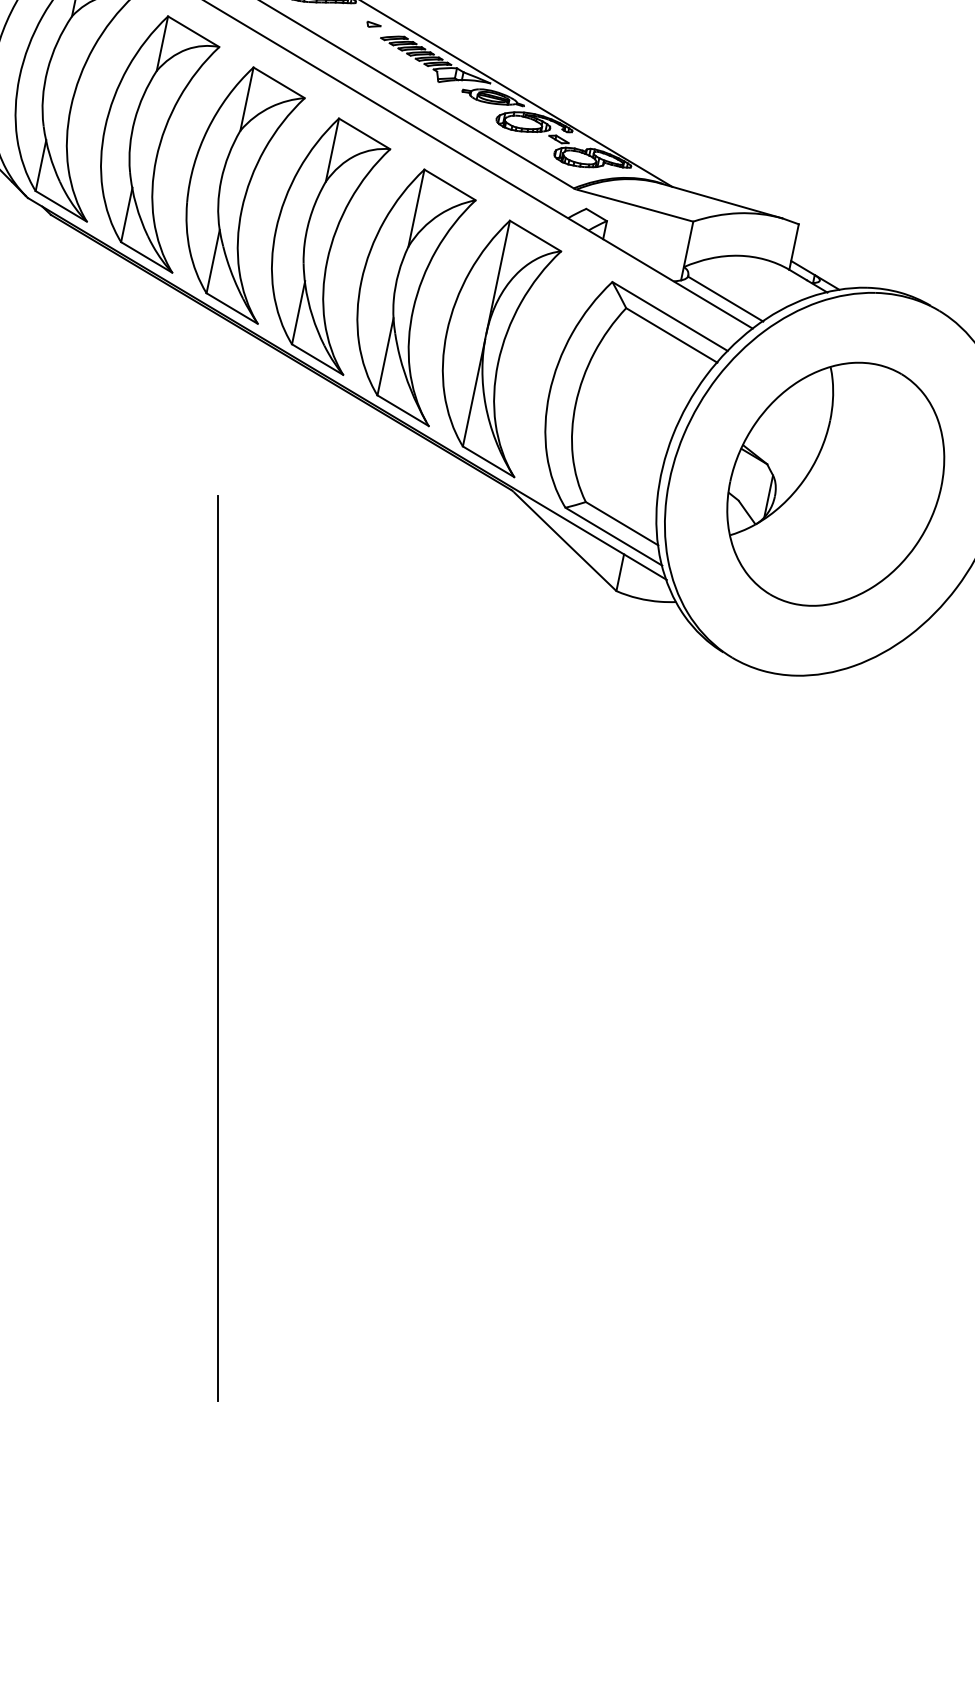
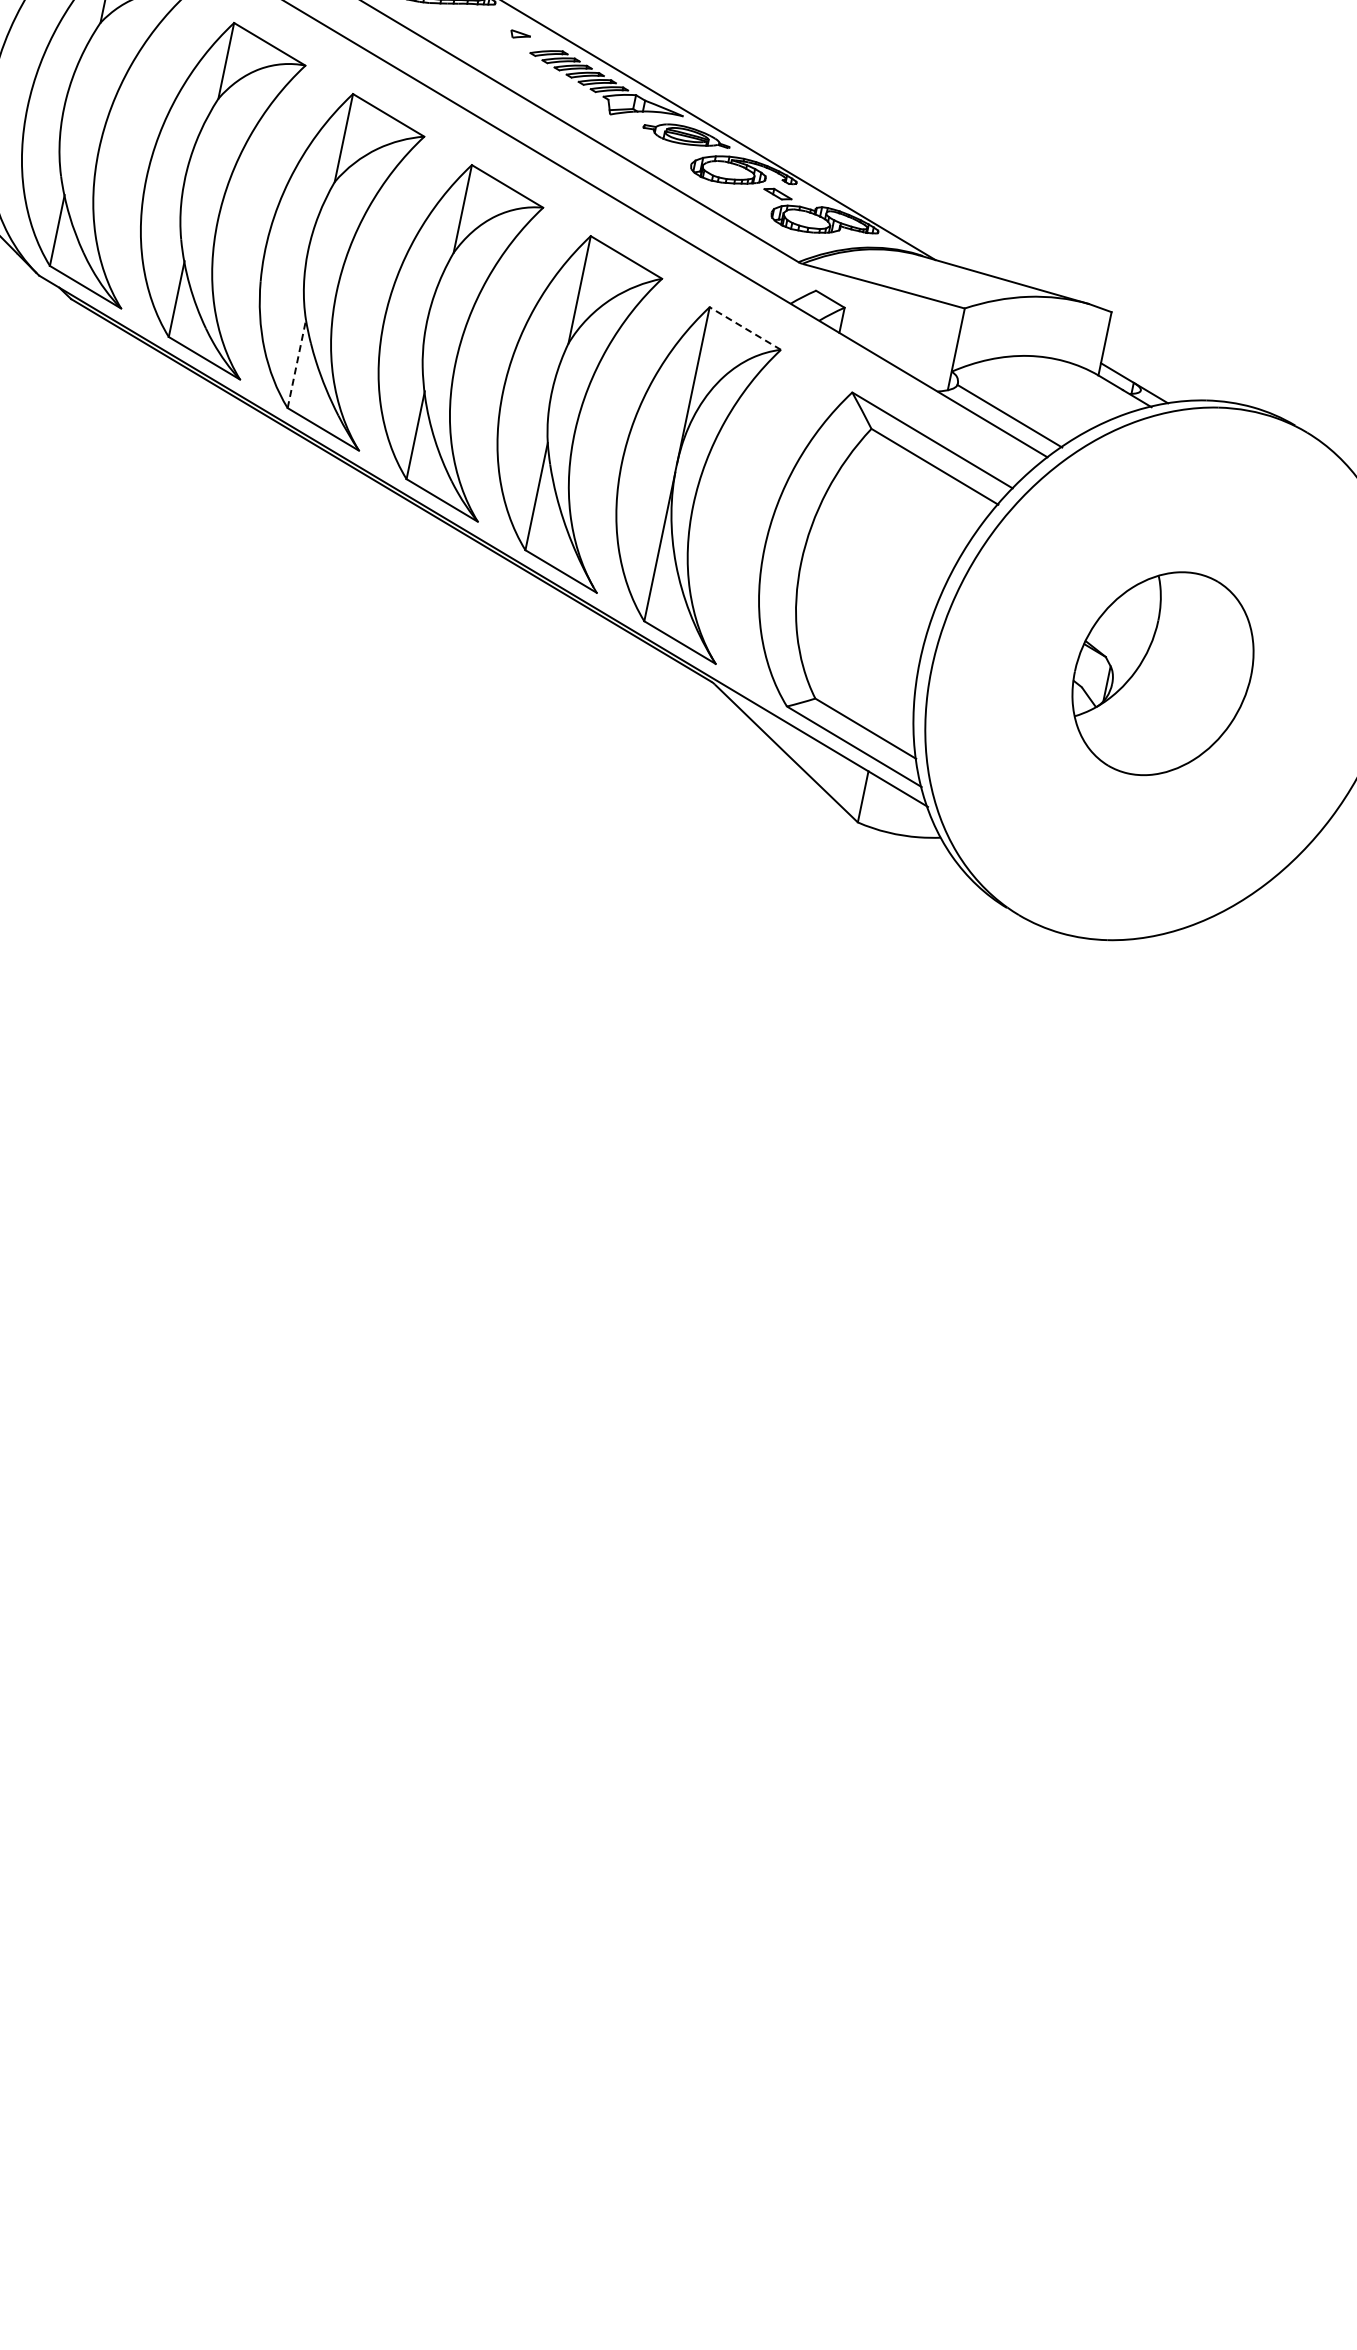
line: (535, 236) -> (745, 328), solid -> dashed
line: (212, 261) -> (296, 364), solid -> dashed
part: (835, 484) -> (1162, 673), size x0.6
line: (217, 947) -> (303, 1318), removed

